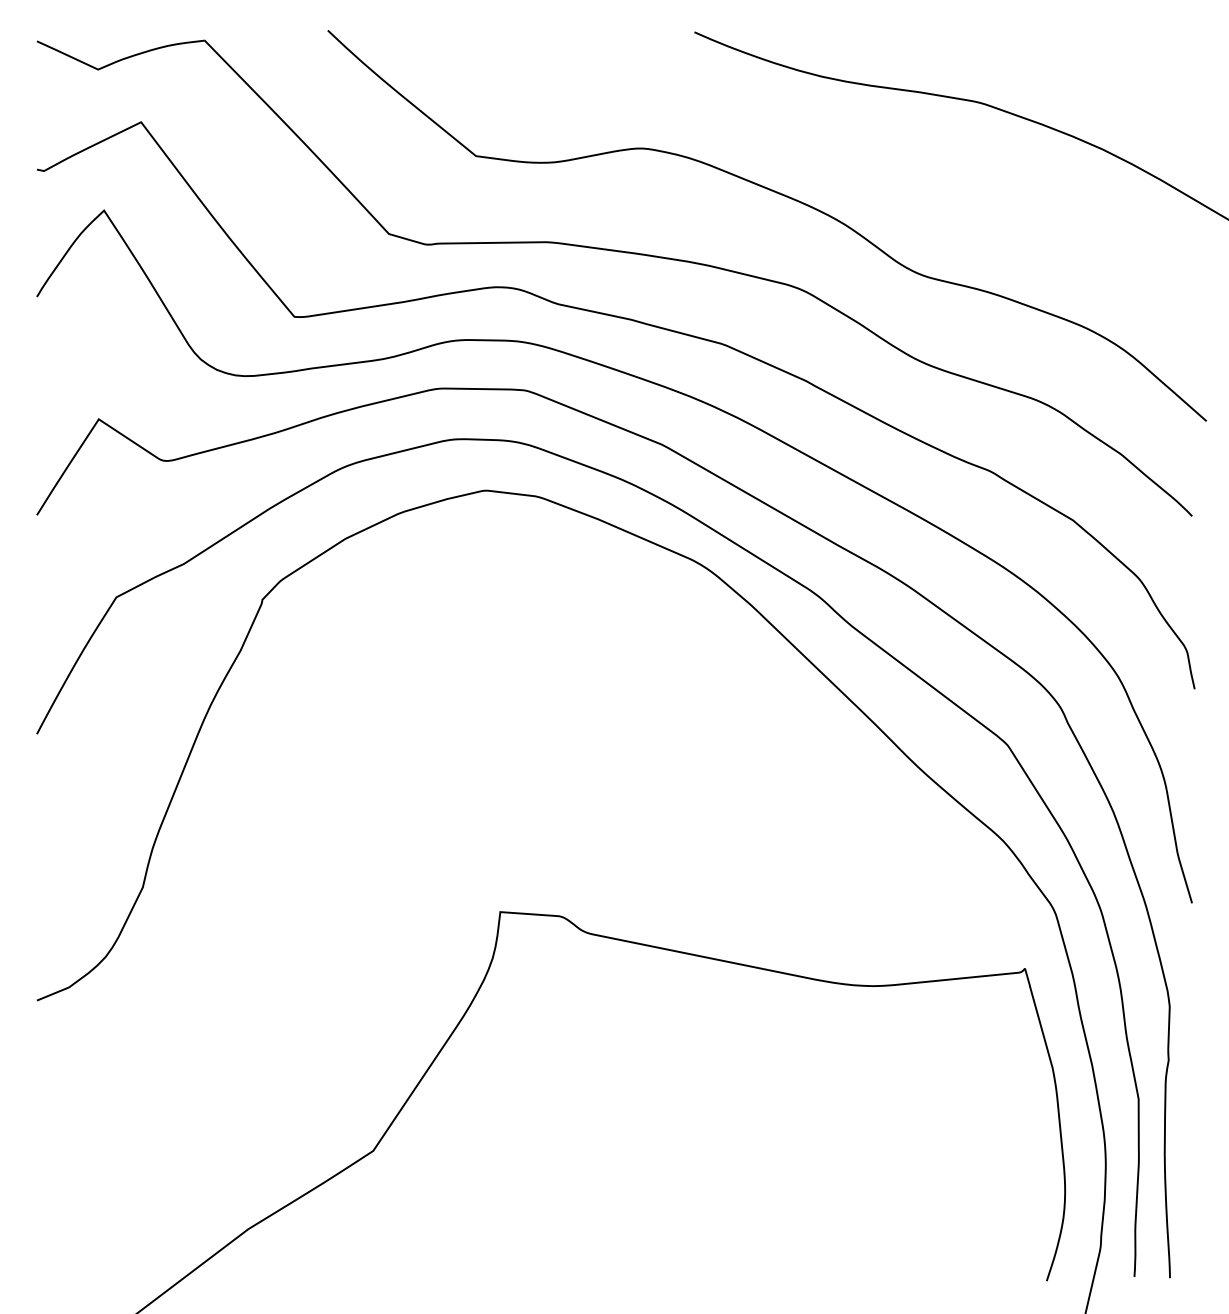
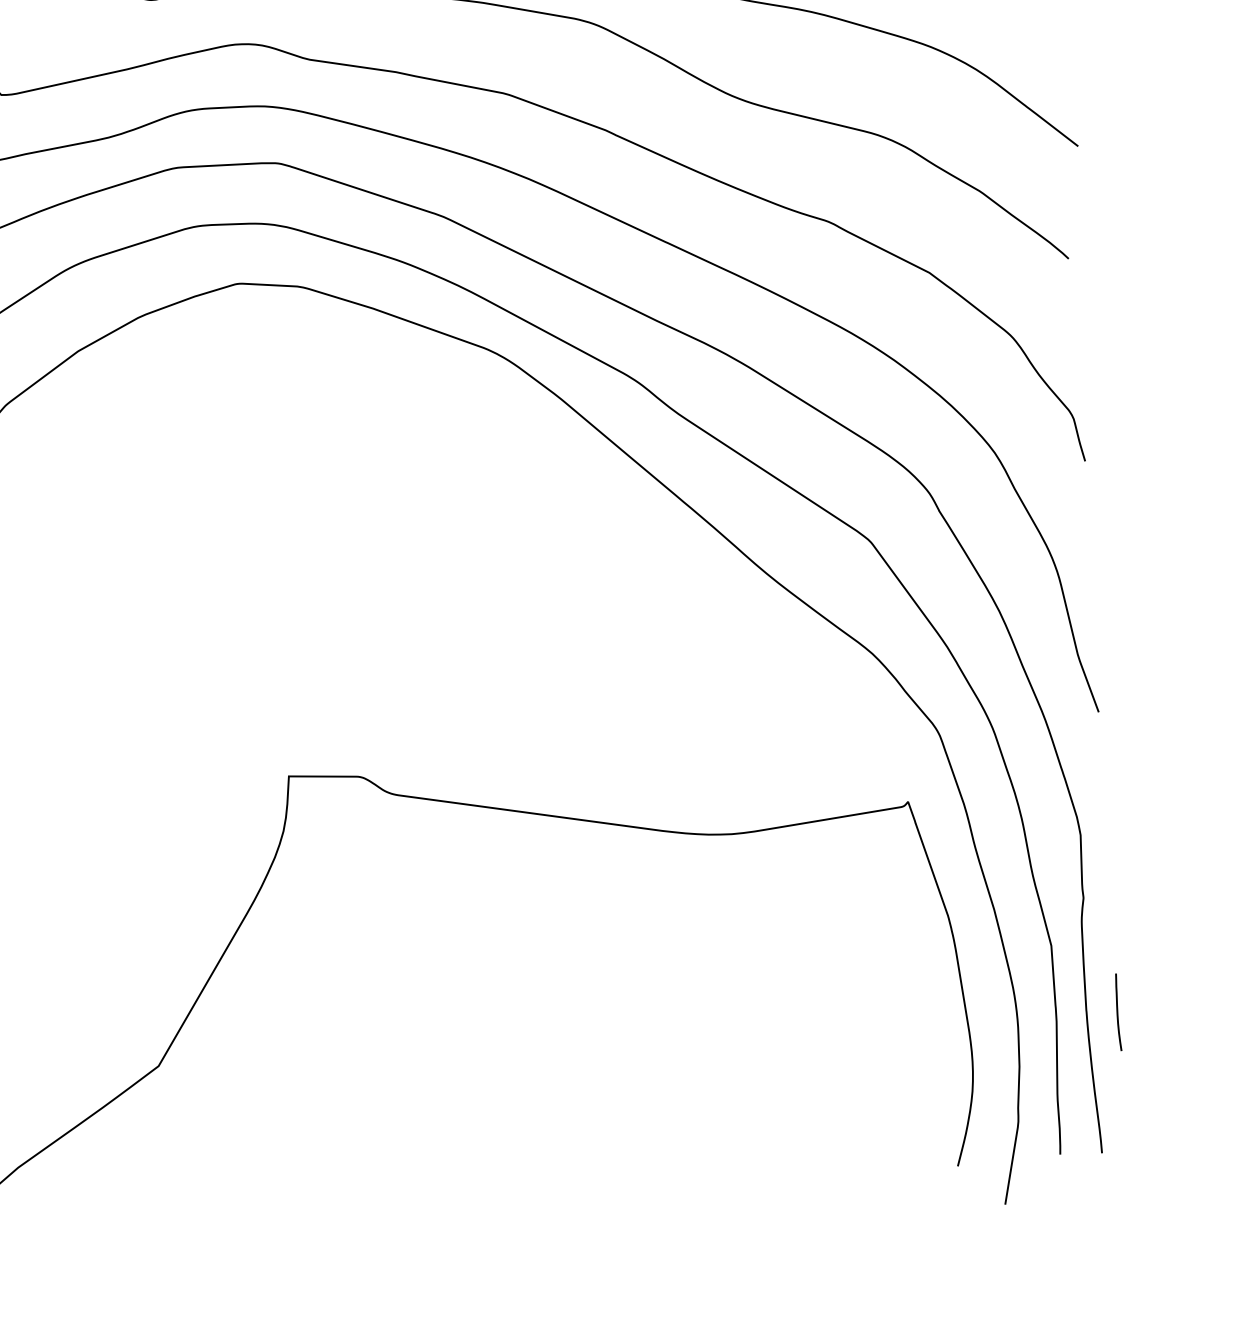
line: (1191, 1159) -> (1117, 1012), added

